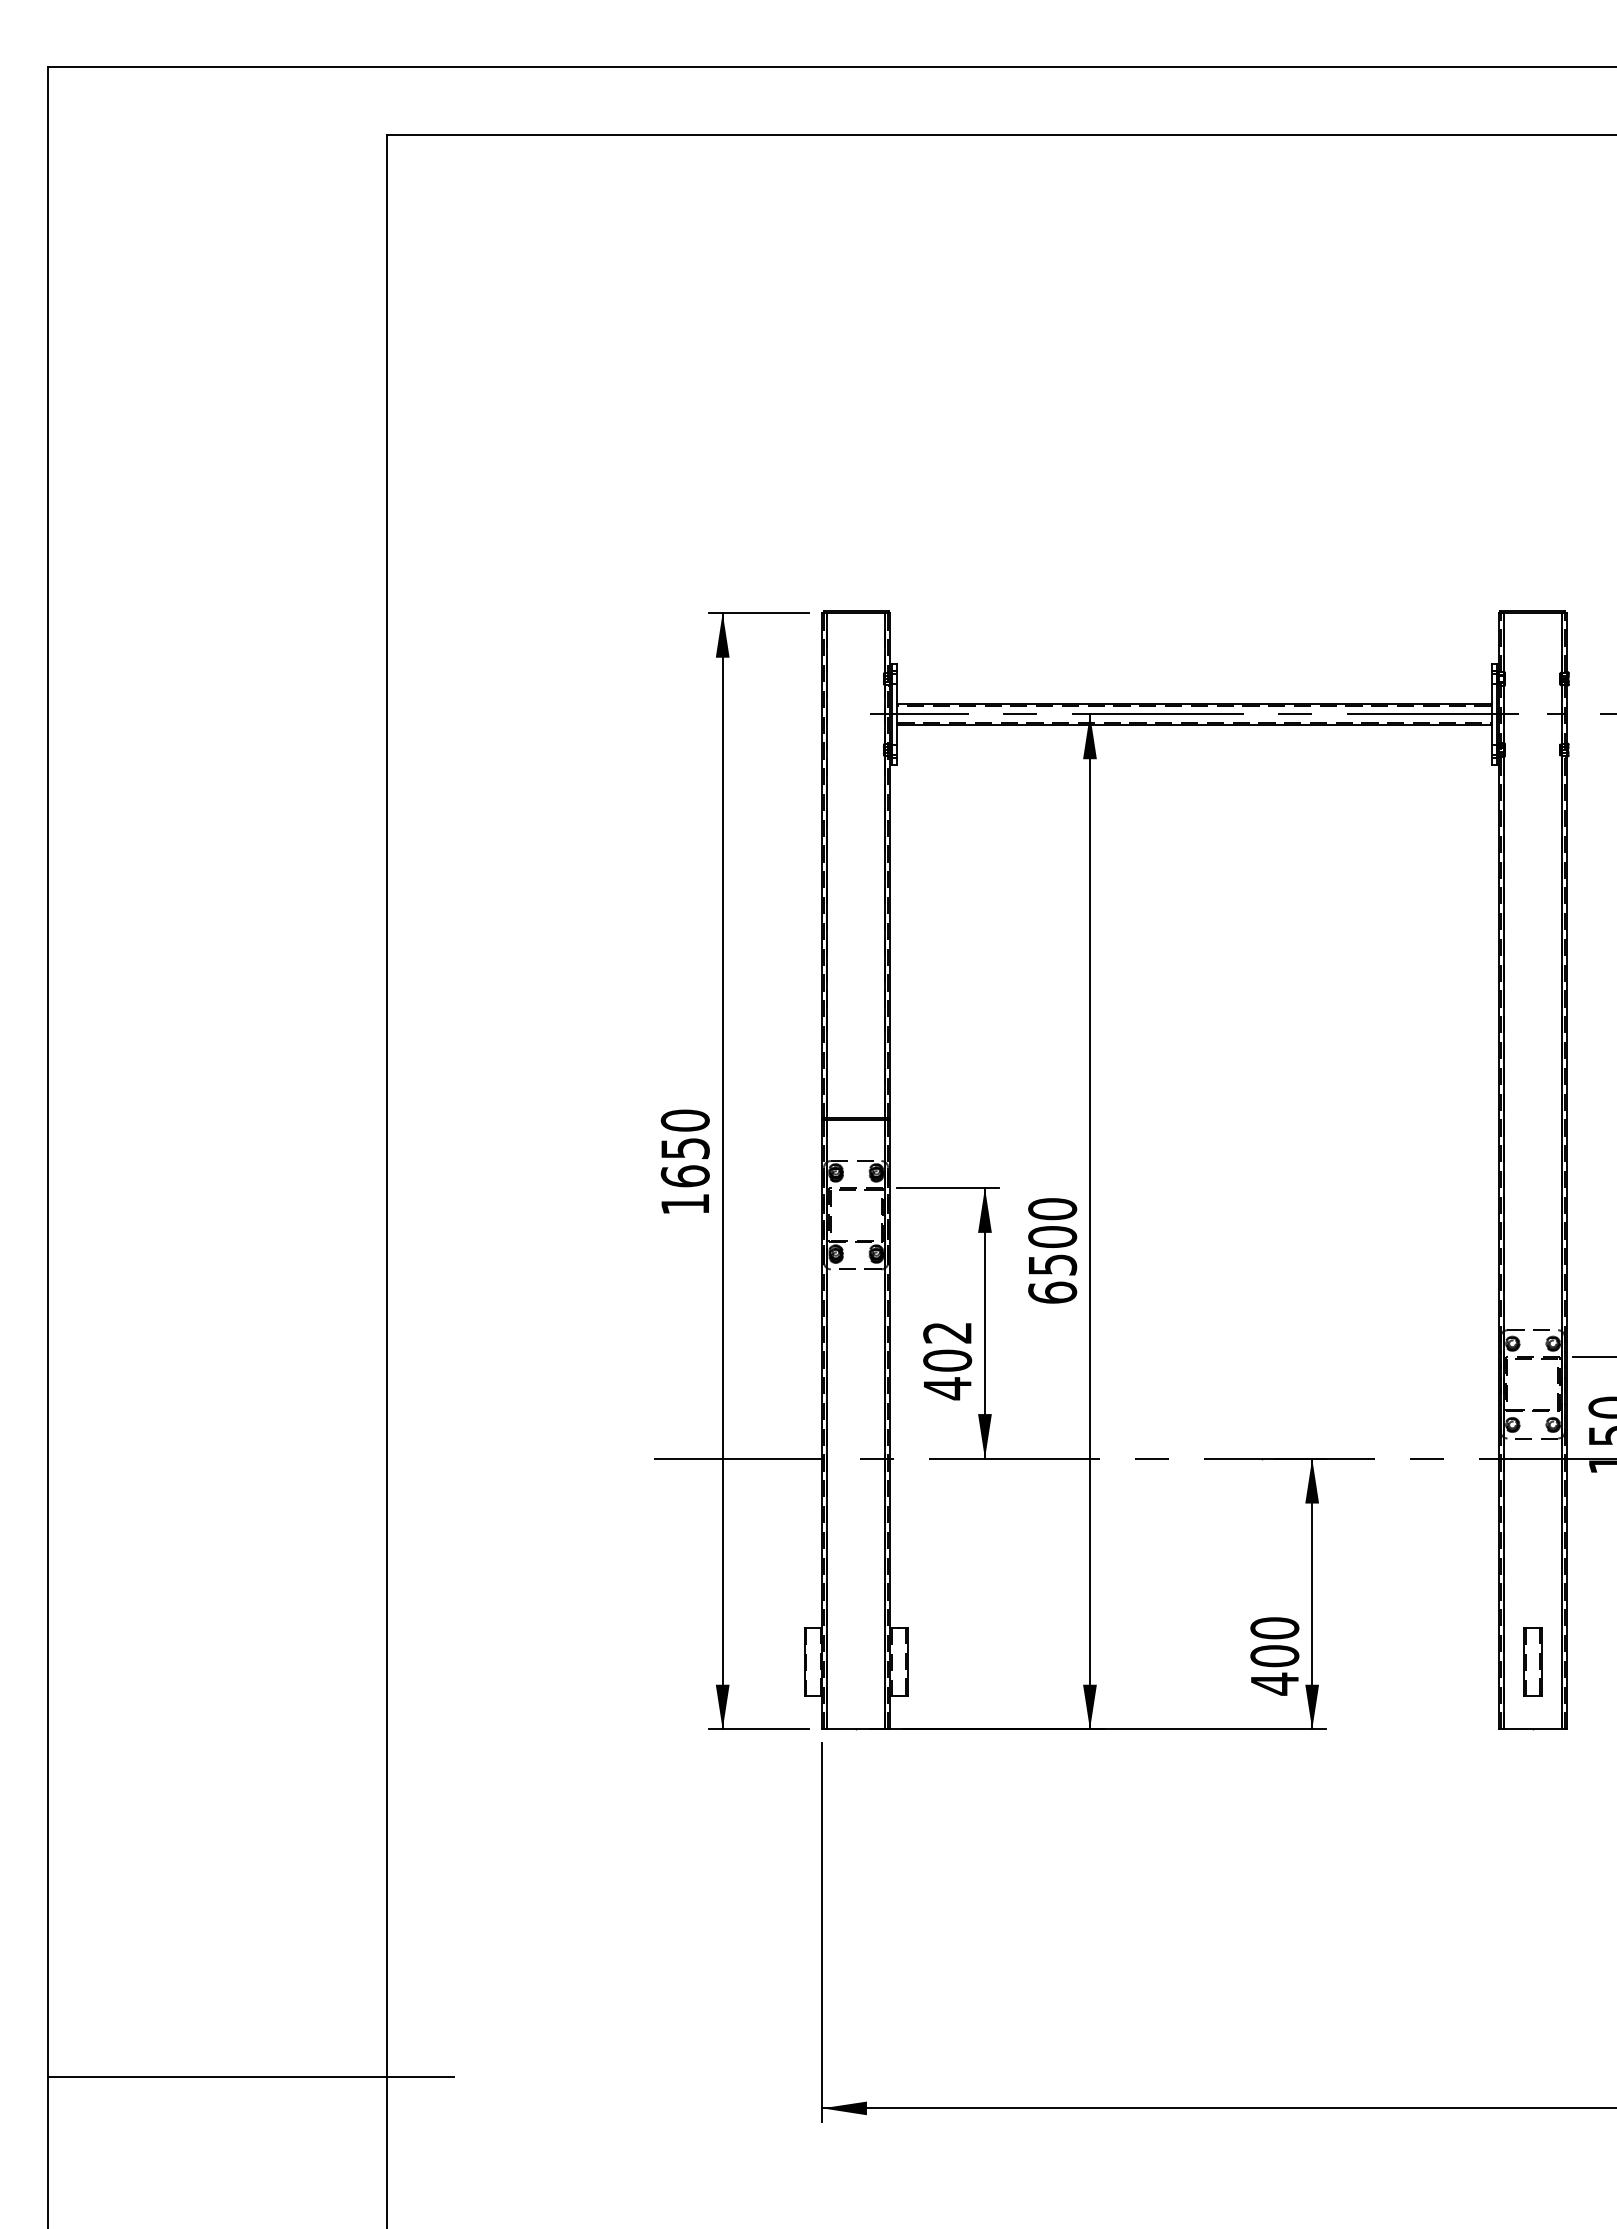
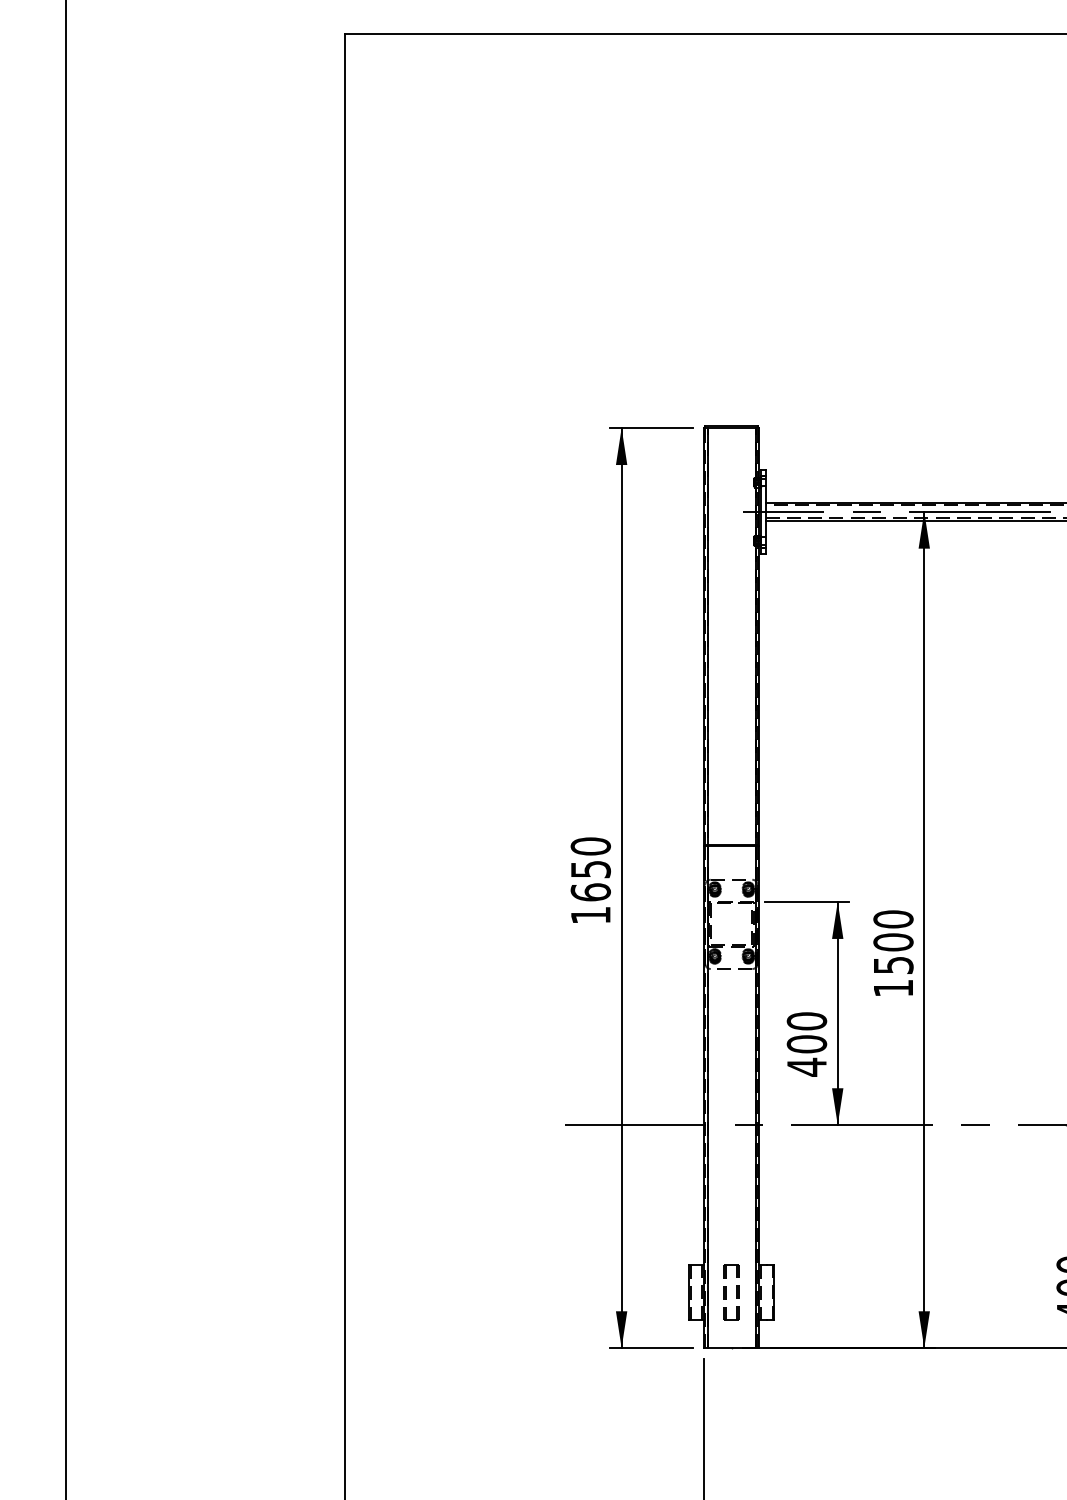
text: (1052, 1292) -> (893, 988), 6500 -> 1500
text: (947, 1332) -> (806, 1021), 402 -> 400
part: (855, 1661) -> (731, 1292), added

